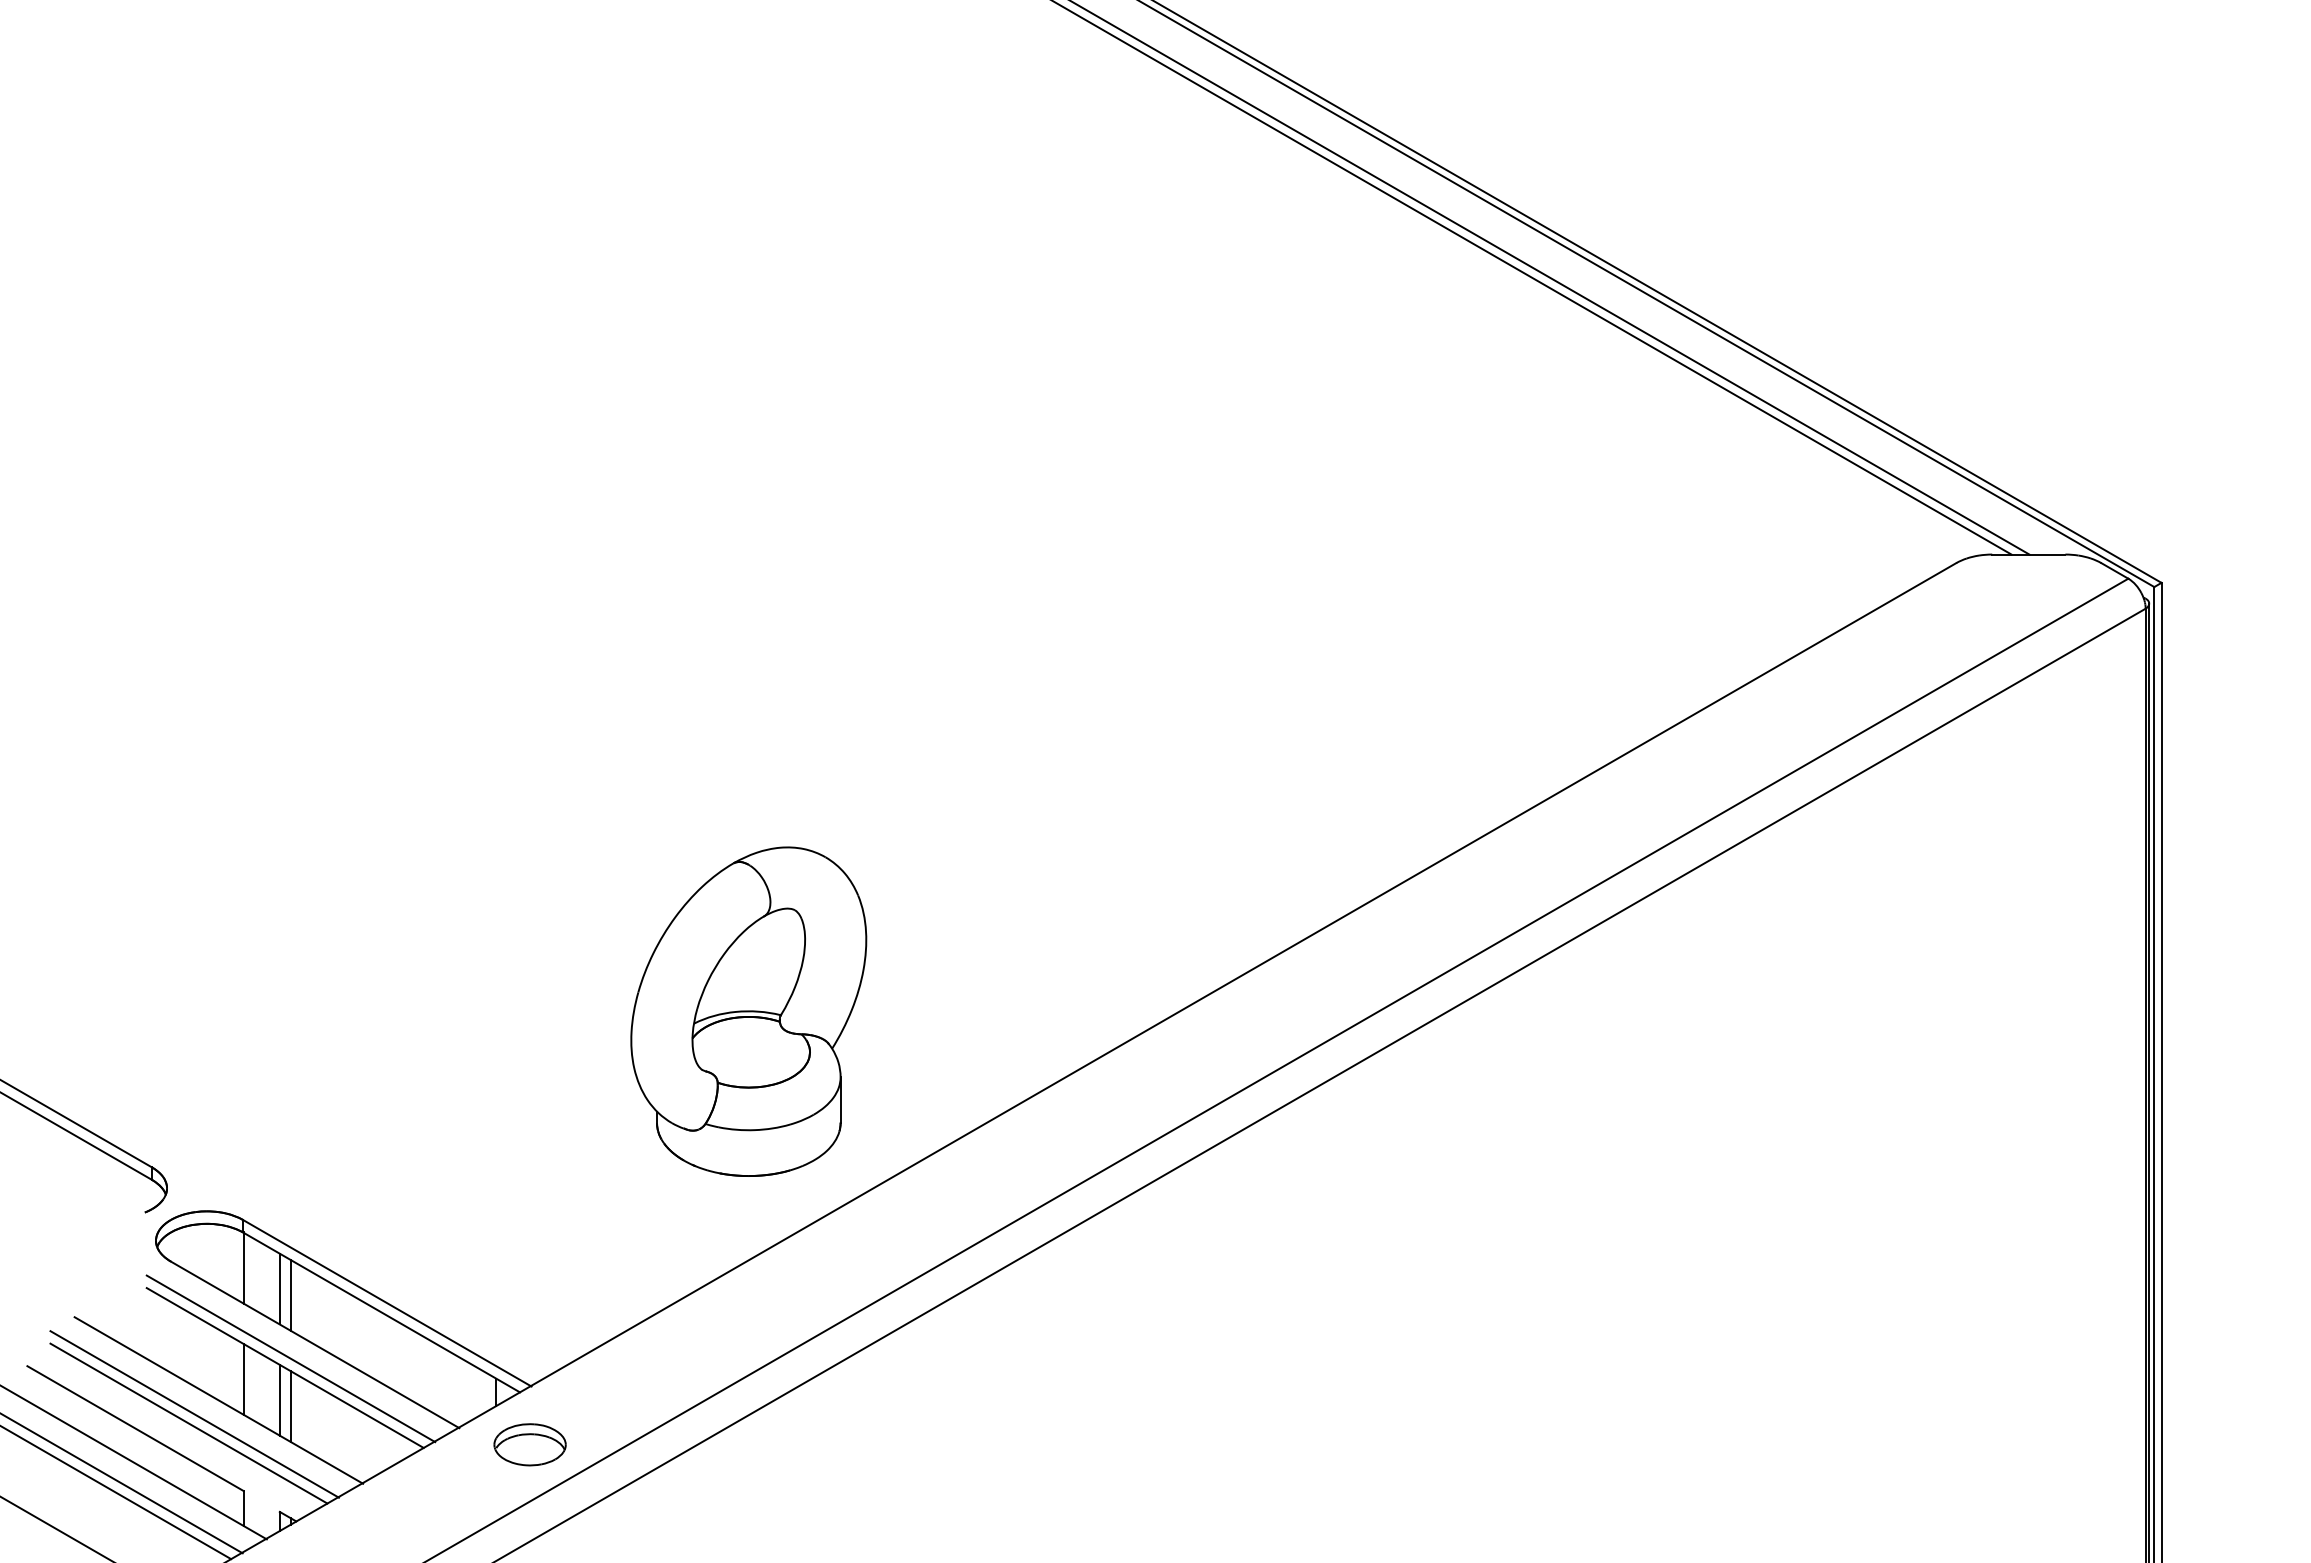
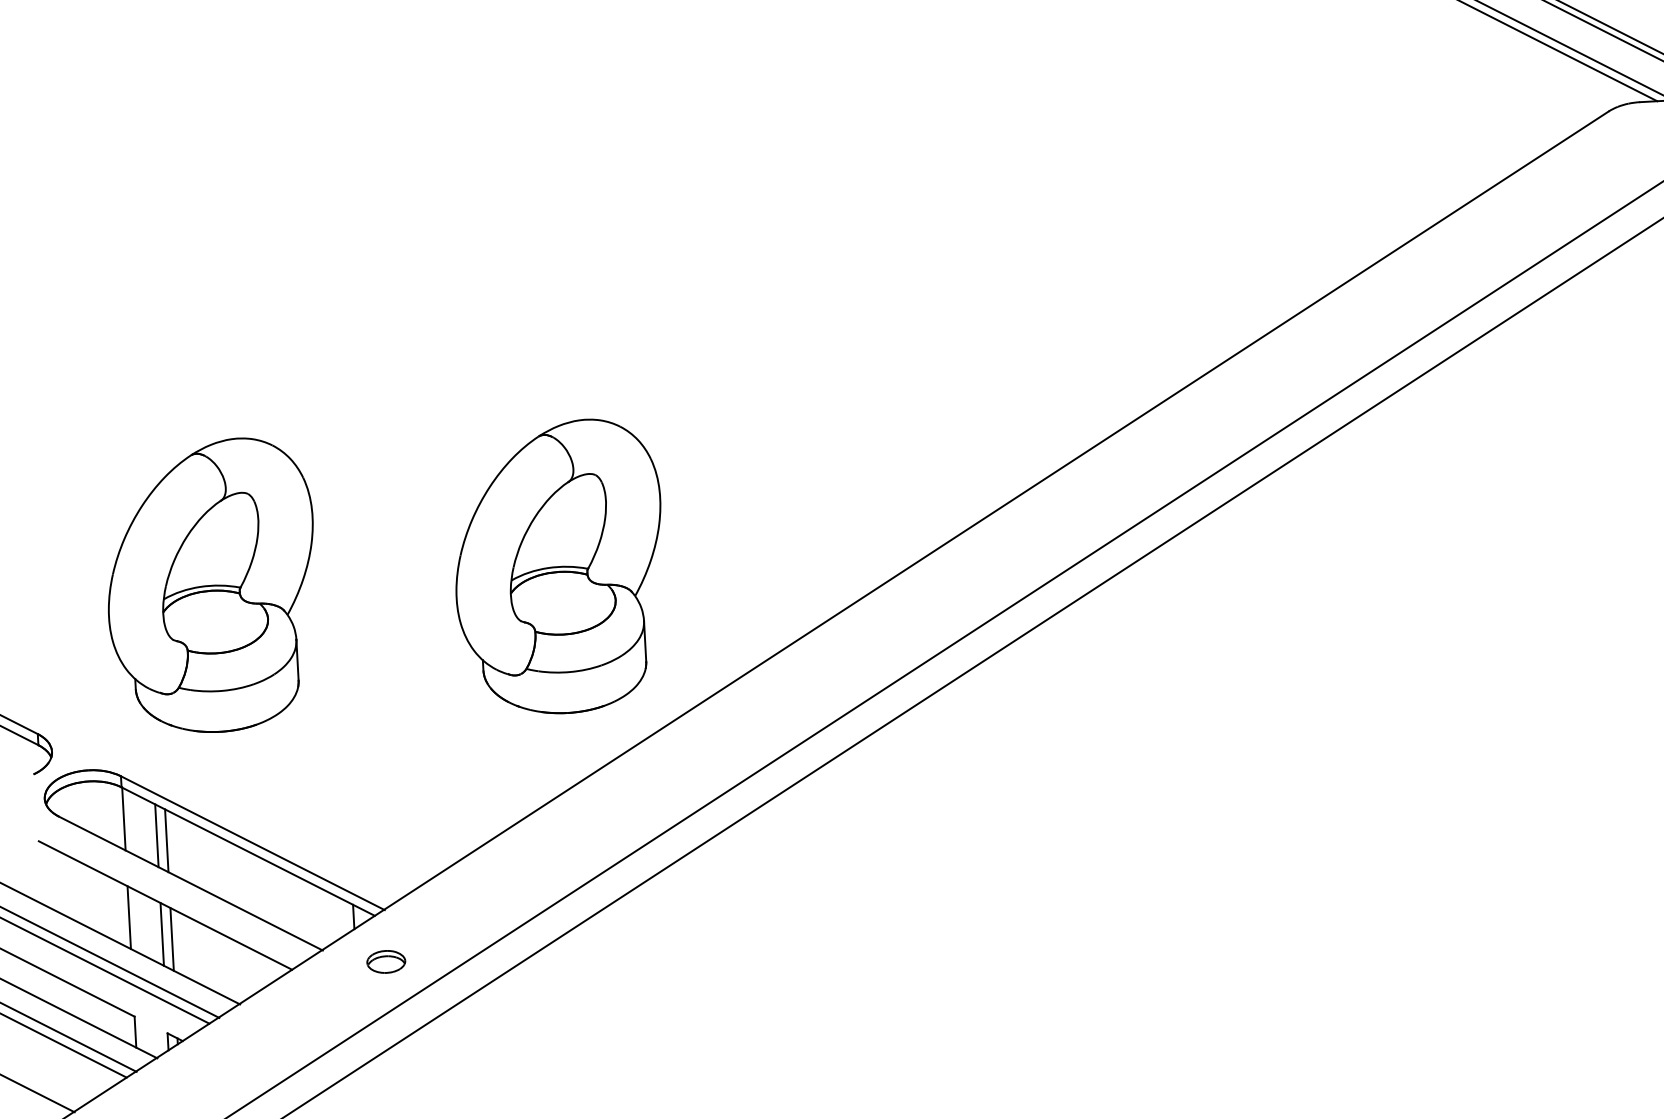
part: (356, 1011) -> (211, 585), added
line: (290, 1358) -> (169, 896), removed
part: (529, 1444) -> (385, 961), size x0.6

